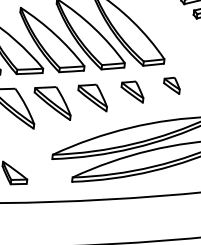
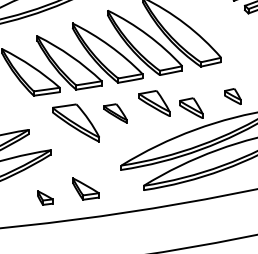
part: (171, 85) -> (232, 96), moved
part: (132, 90) -> (191, 107), moved
part: (53, 102) -> (115, 113), size x0.6

